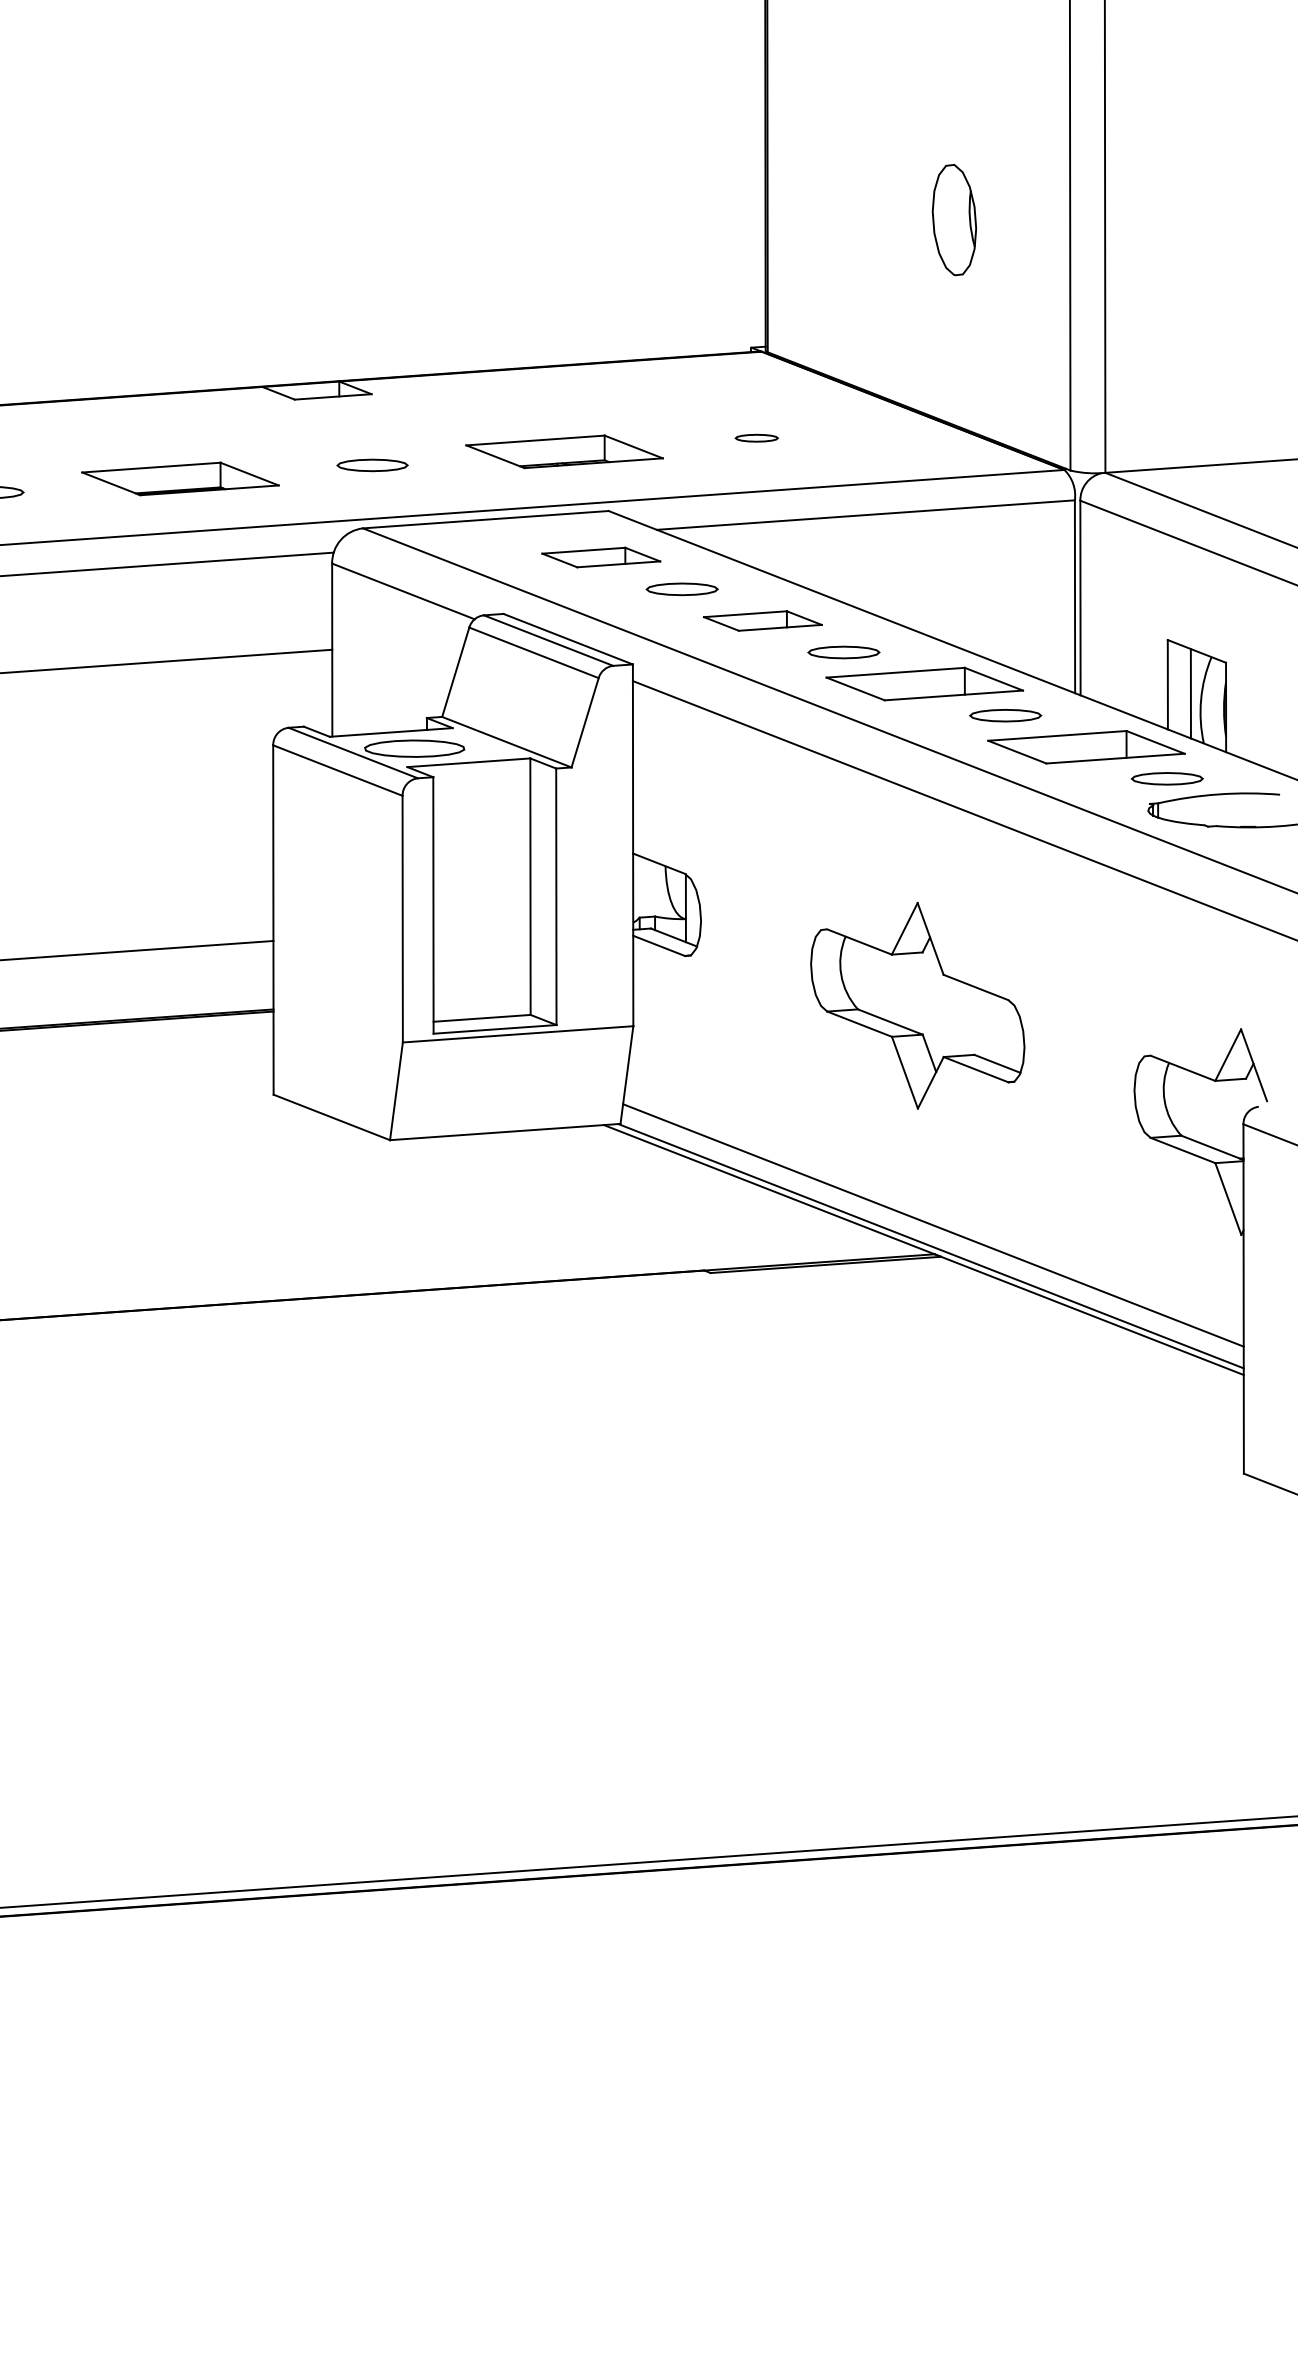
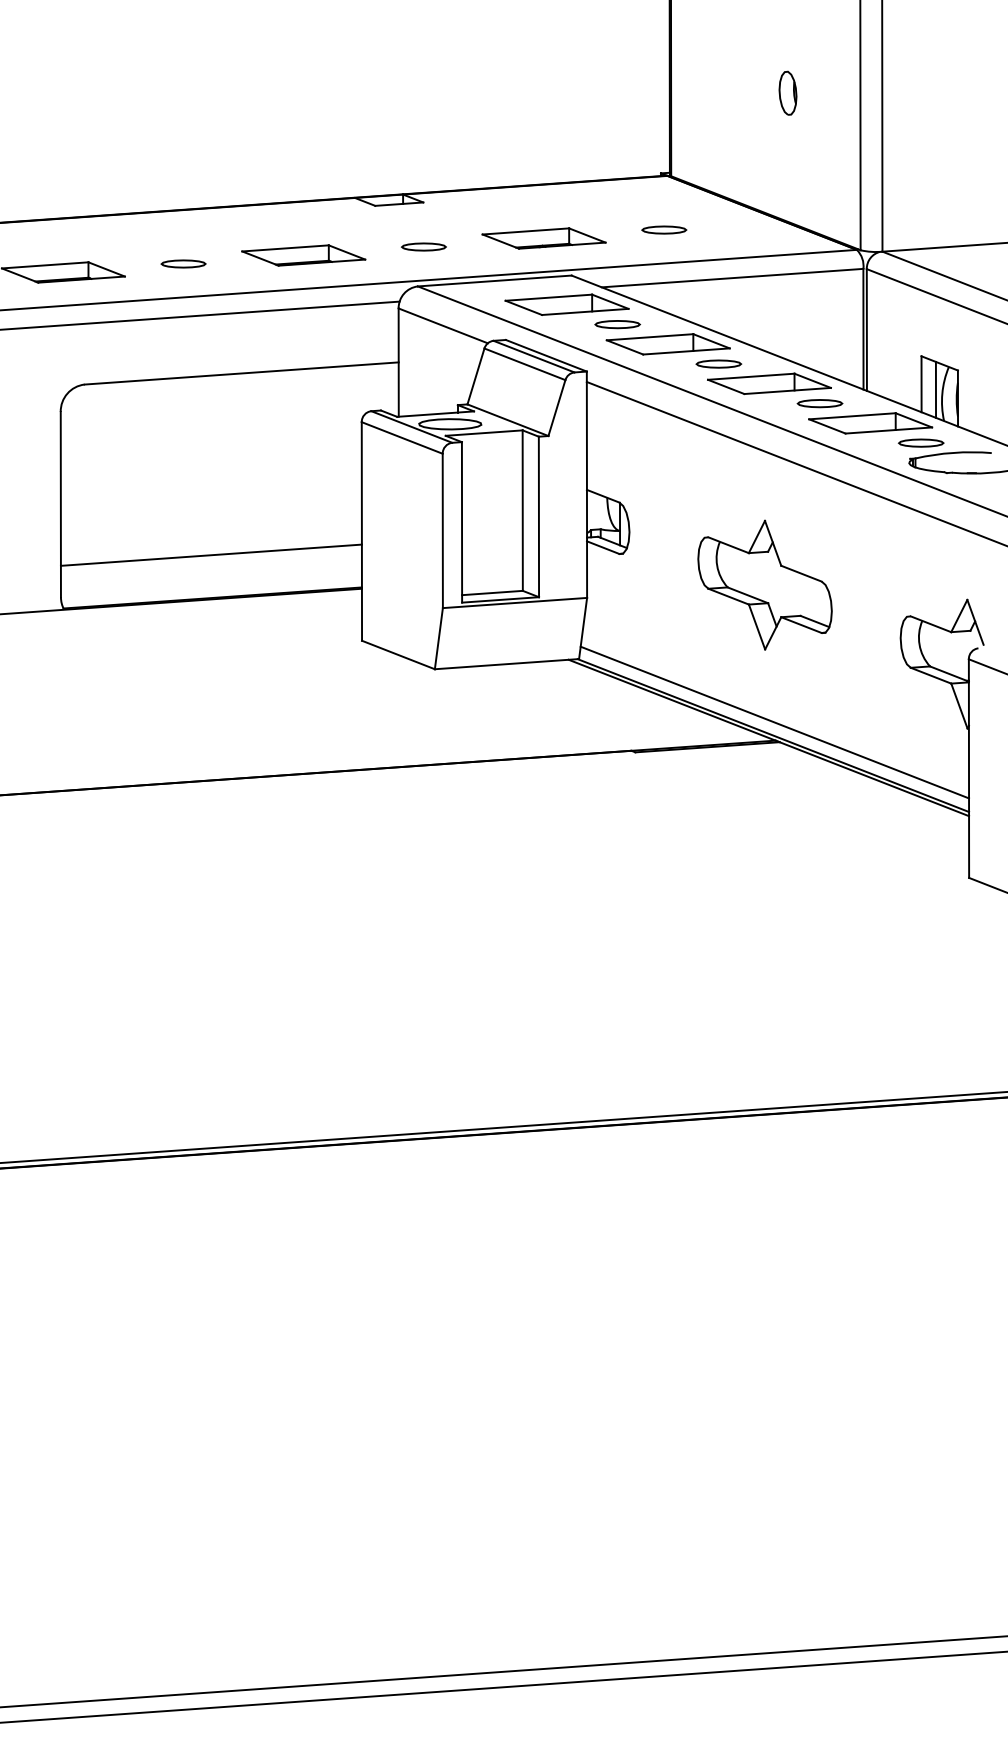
part: (953, 218) -> (787, 92), size x0.62
part: (757, 437) -> (664, 229), size x1.67
part: (600, 557) -> (566, 304), size x1.67
part: (761, 621) -> (667, 344), size x1.67

